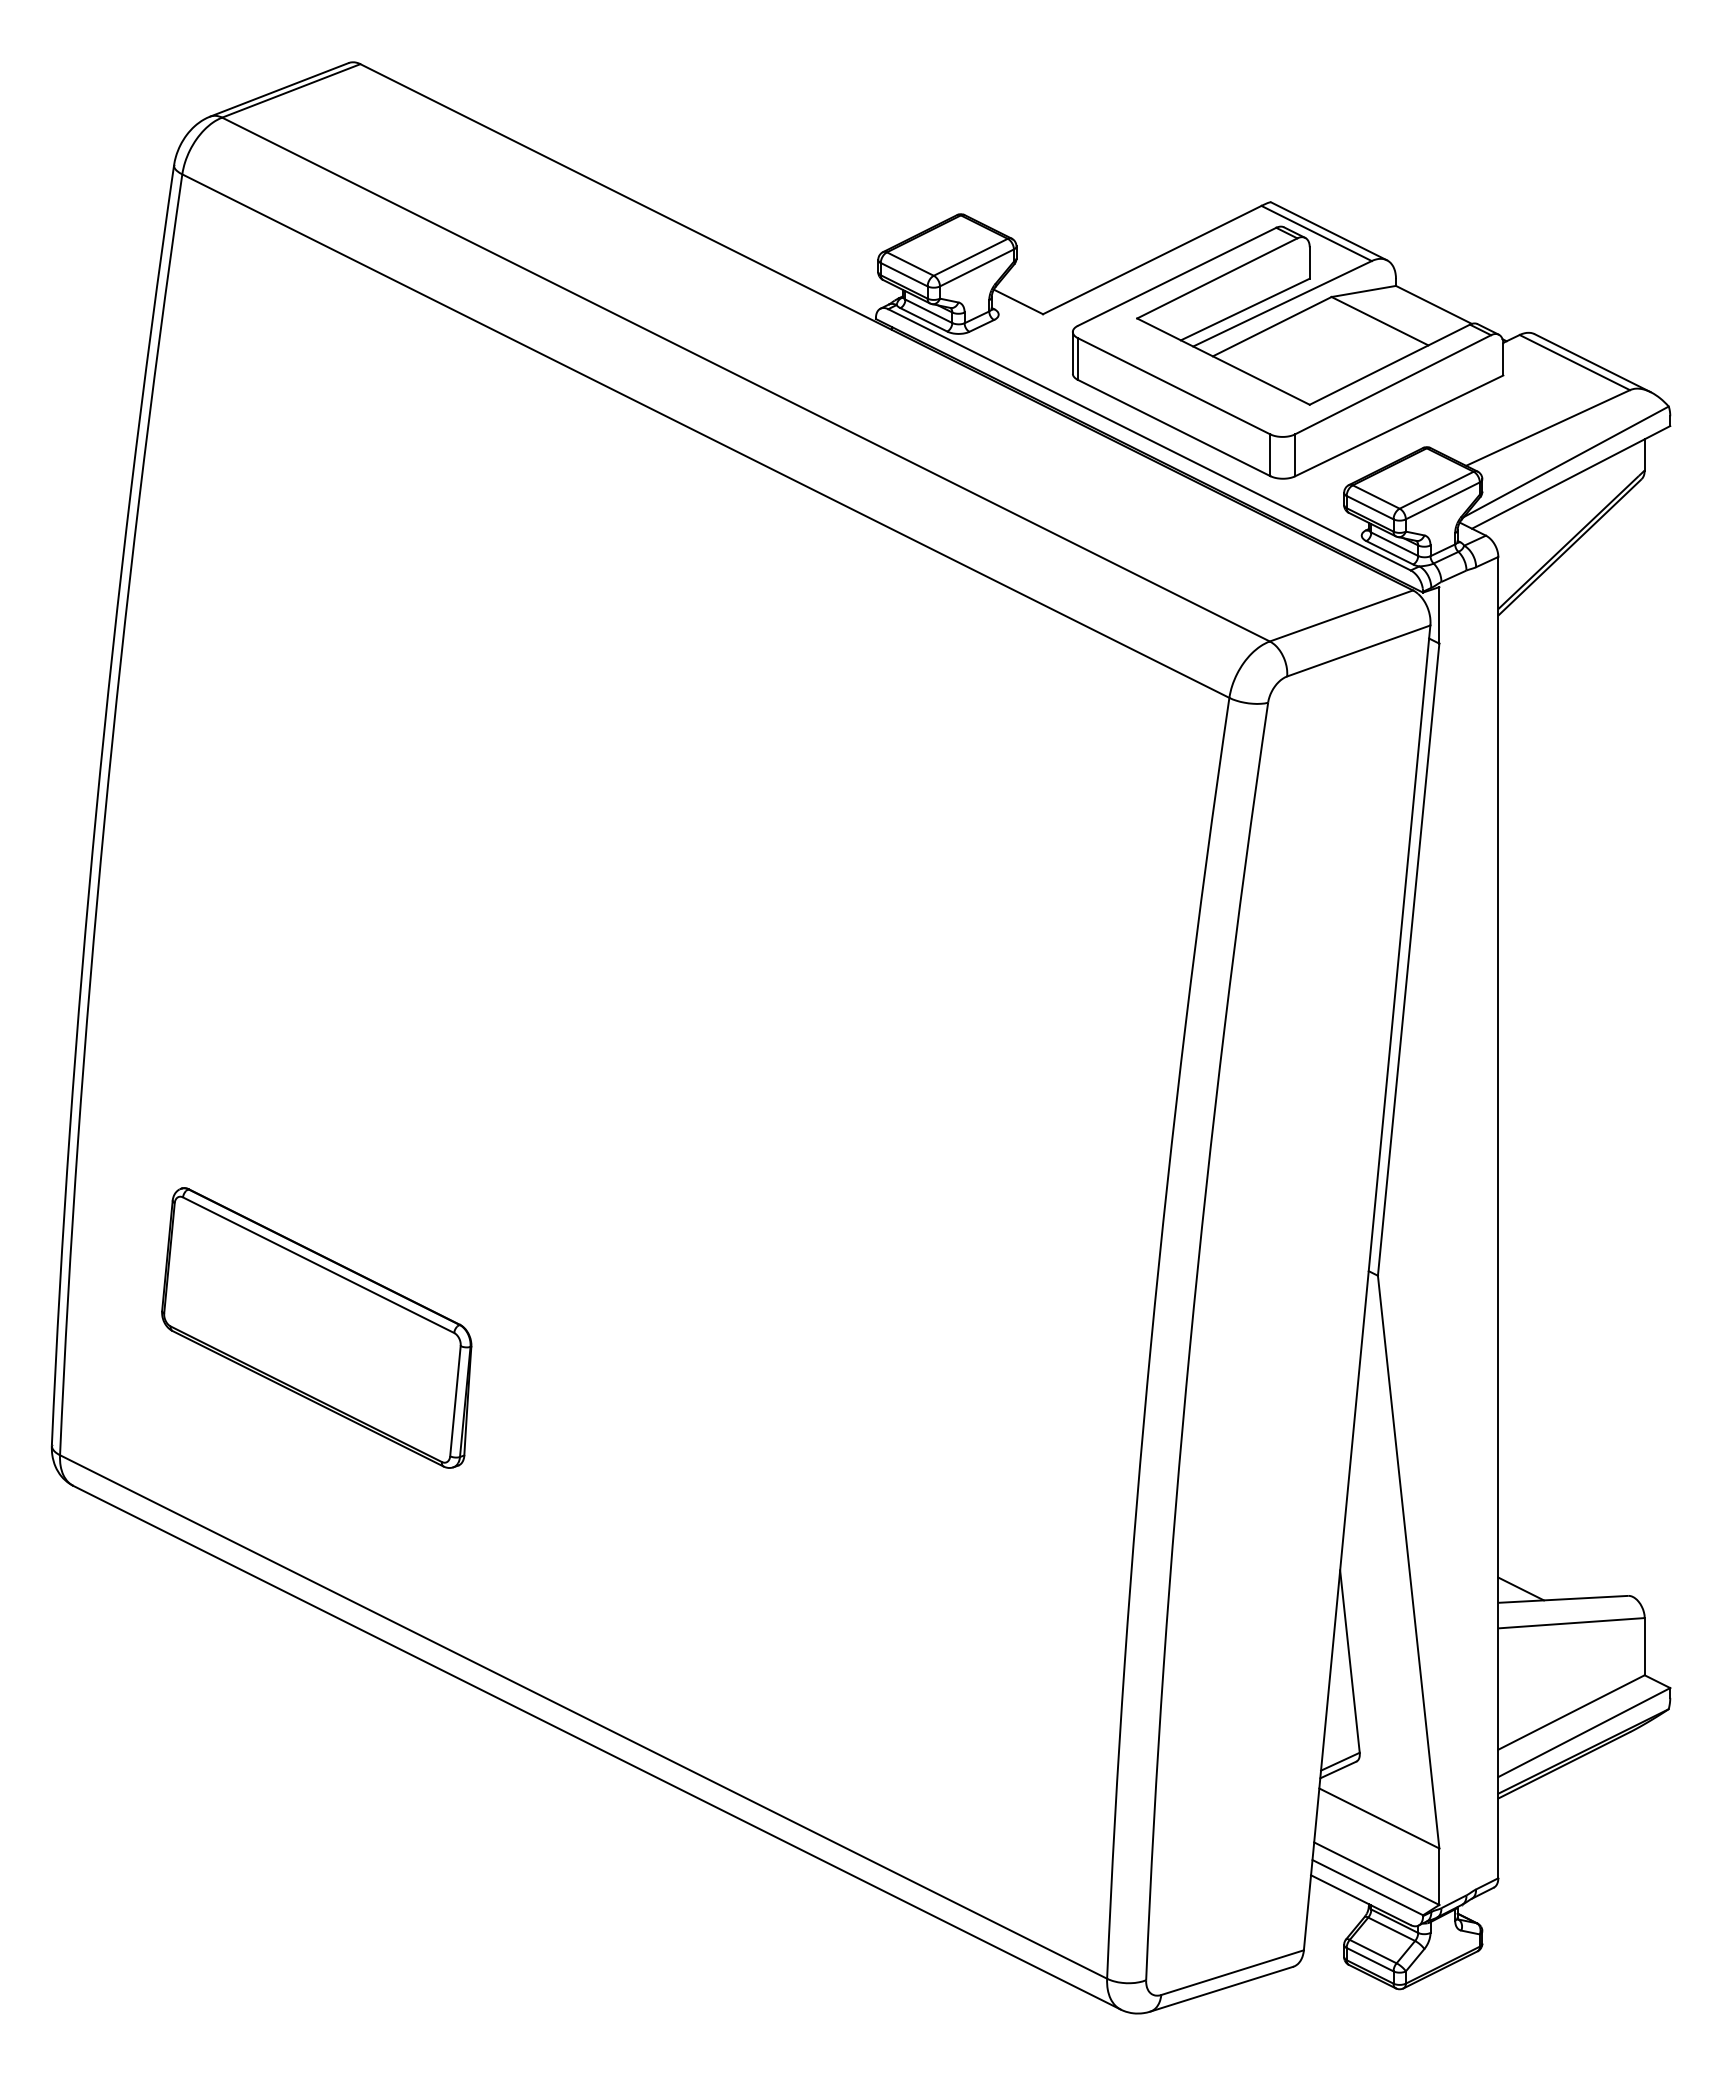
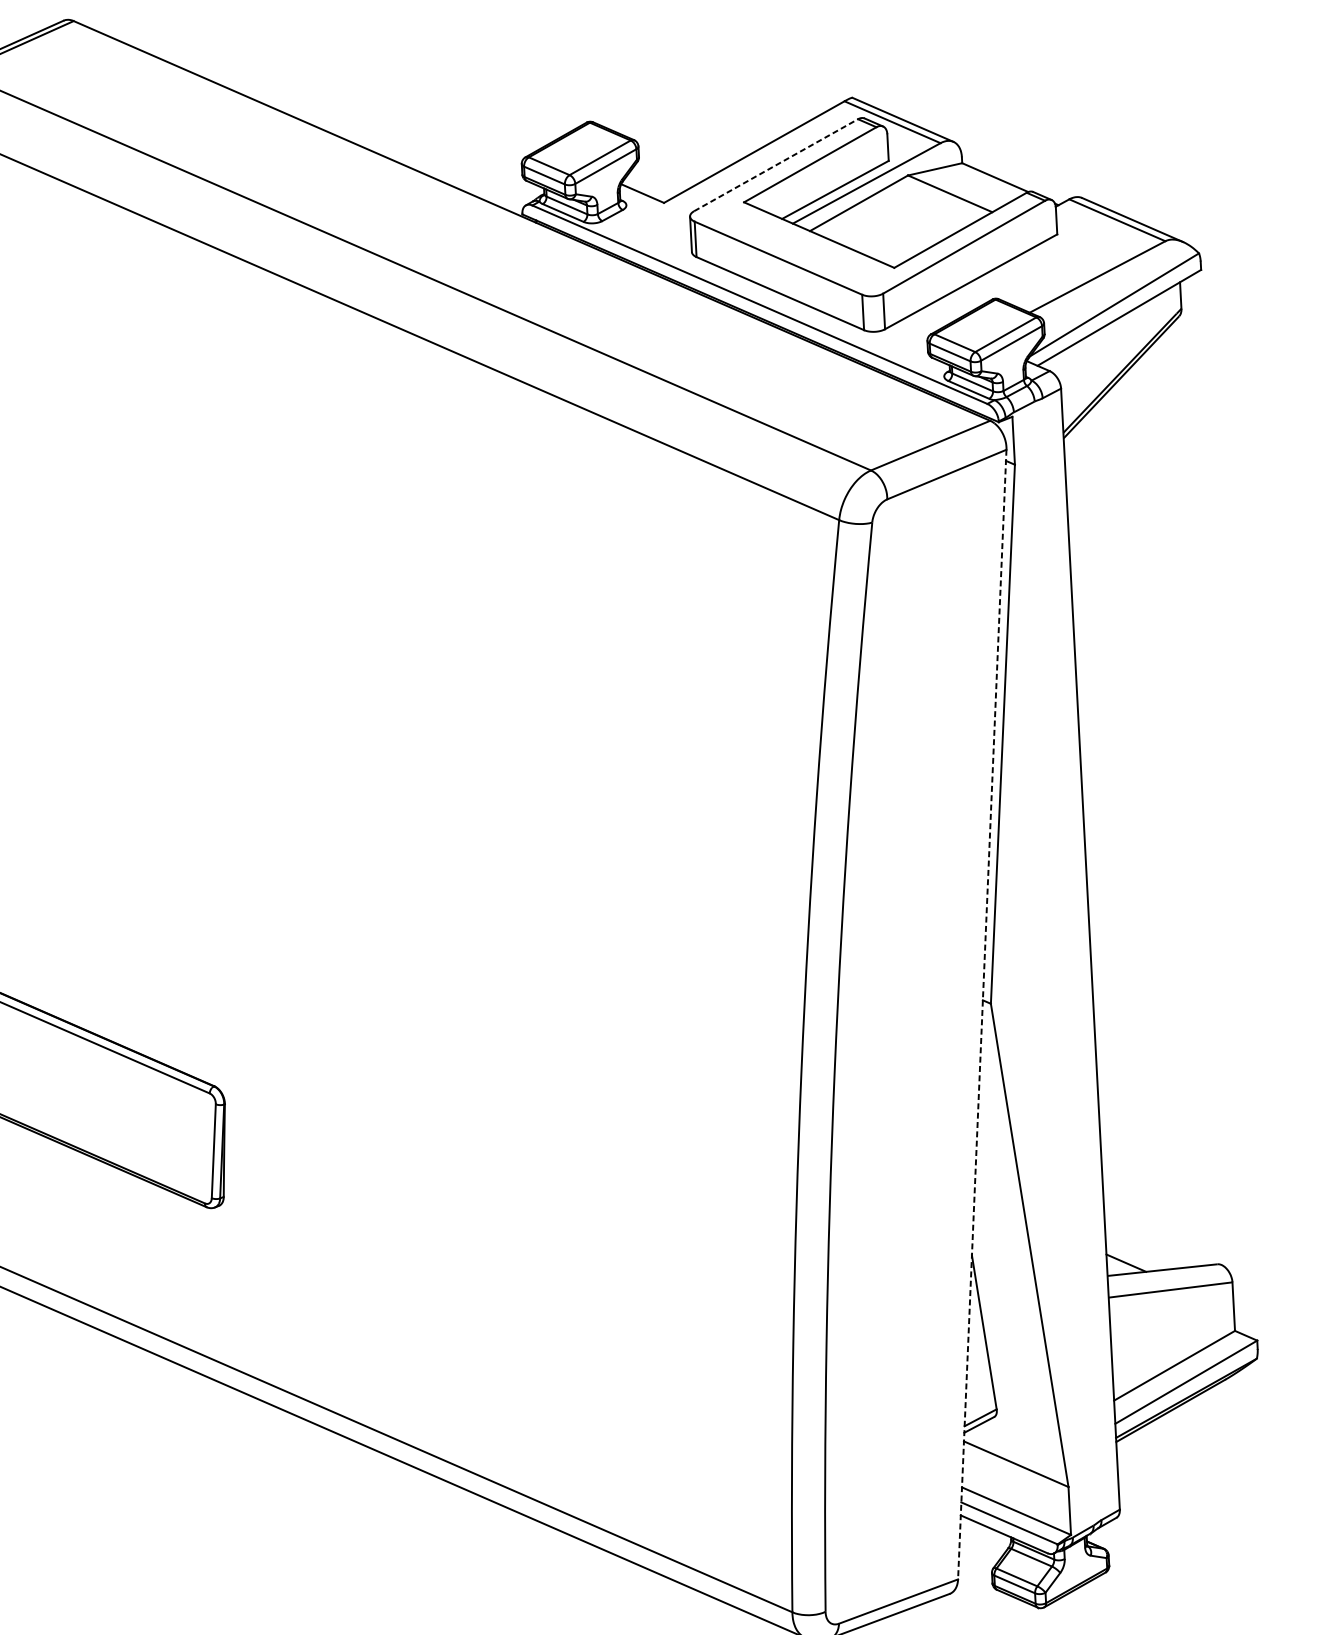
line: (1177, 276) -> (776, 164), solid -> dashed
line: (1367, 1288) -> (982, 1015), solid -> dashed

